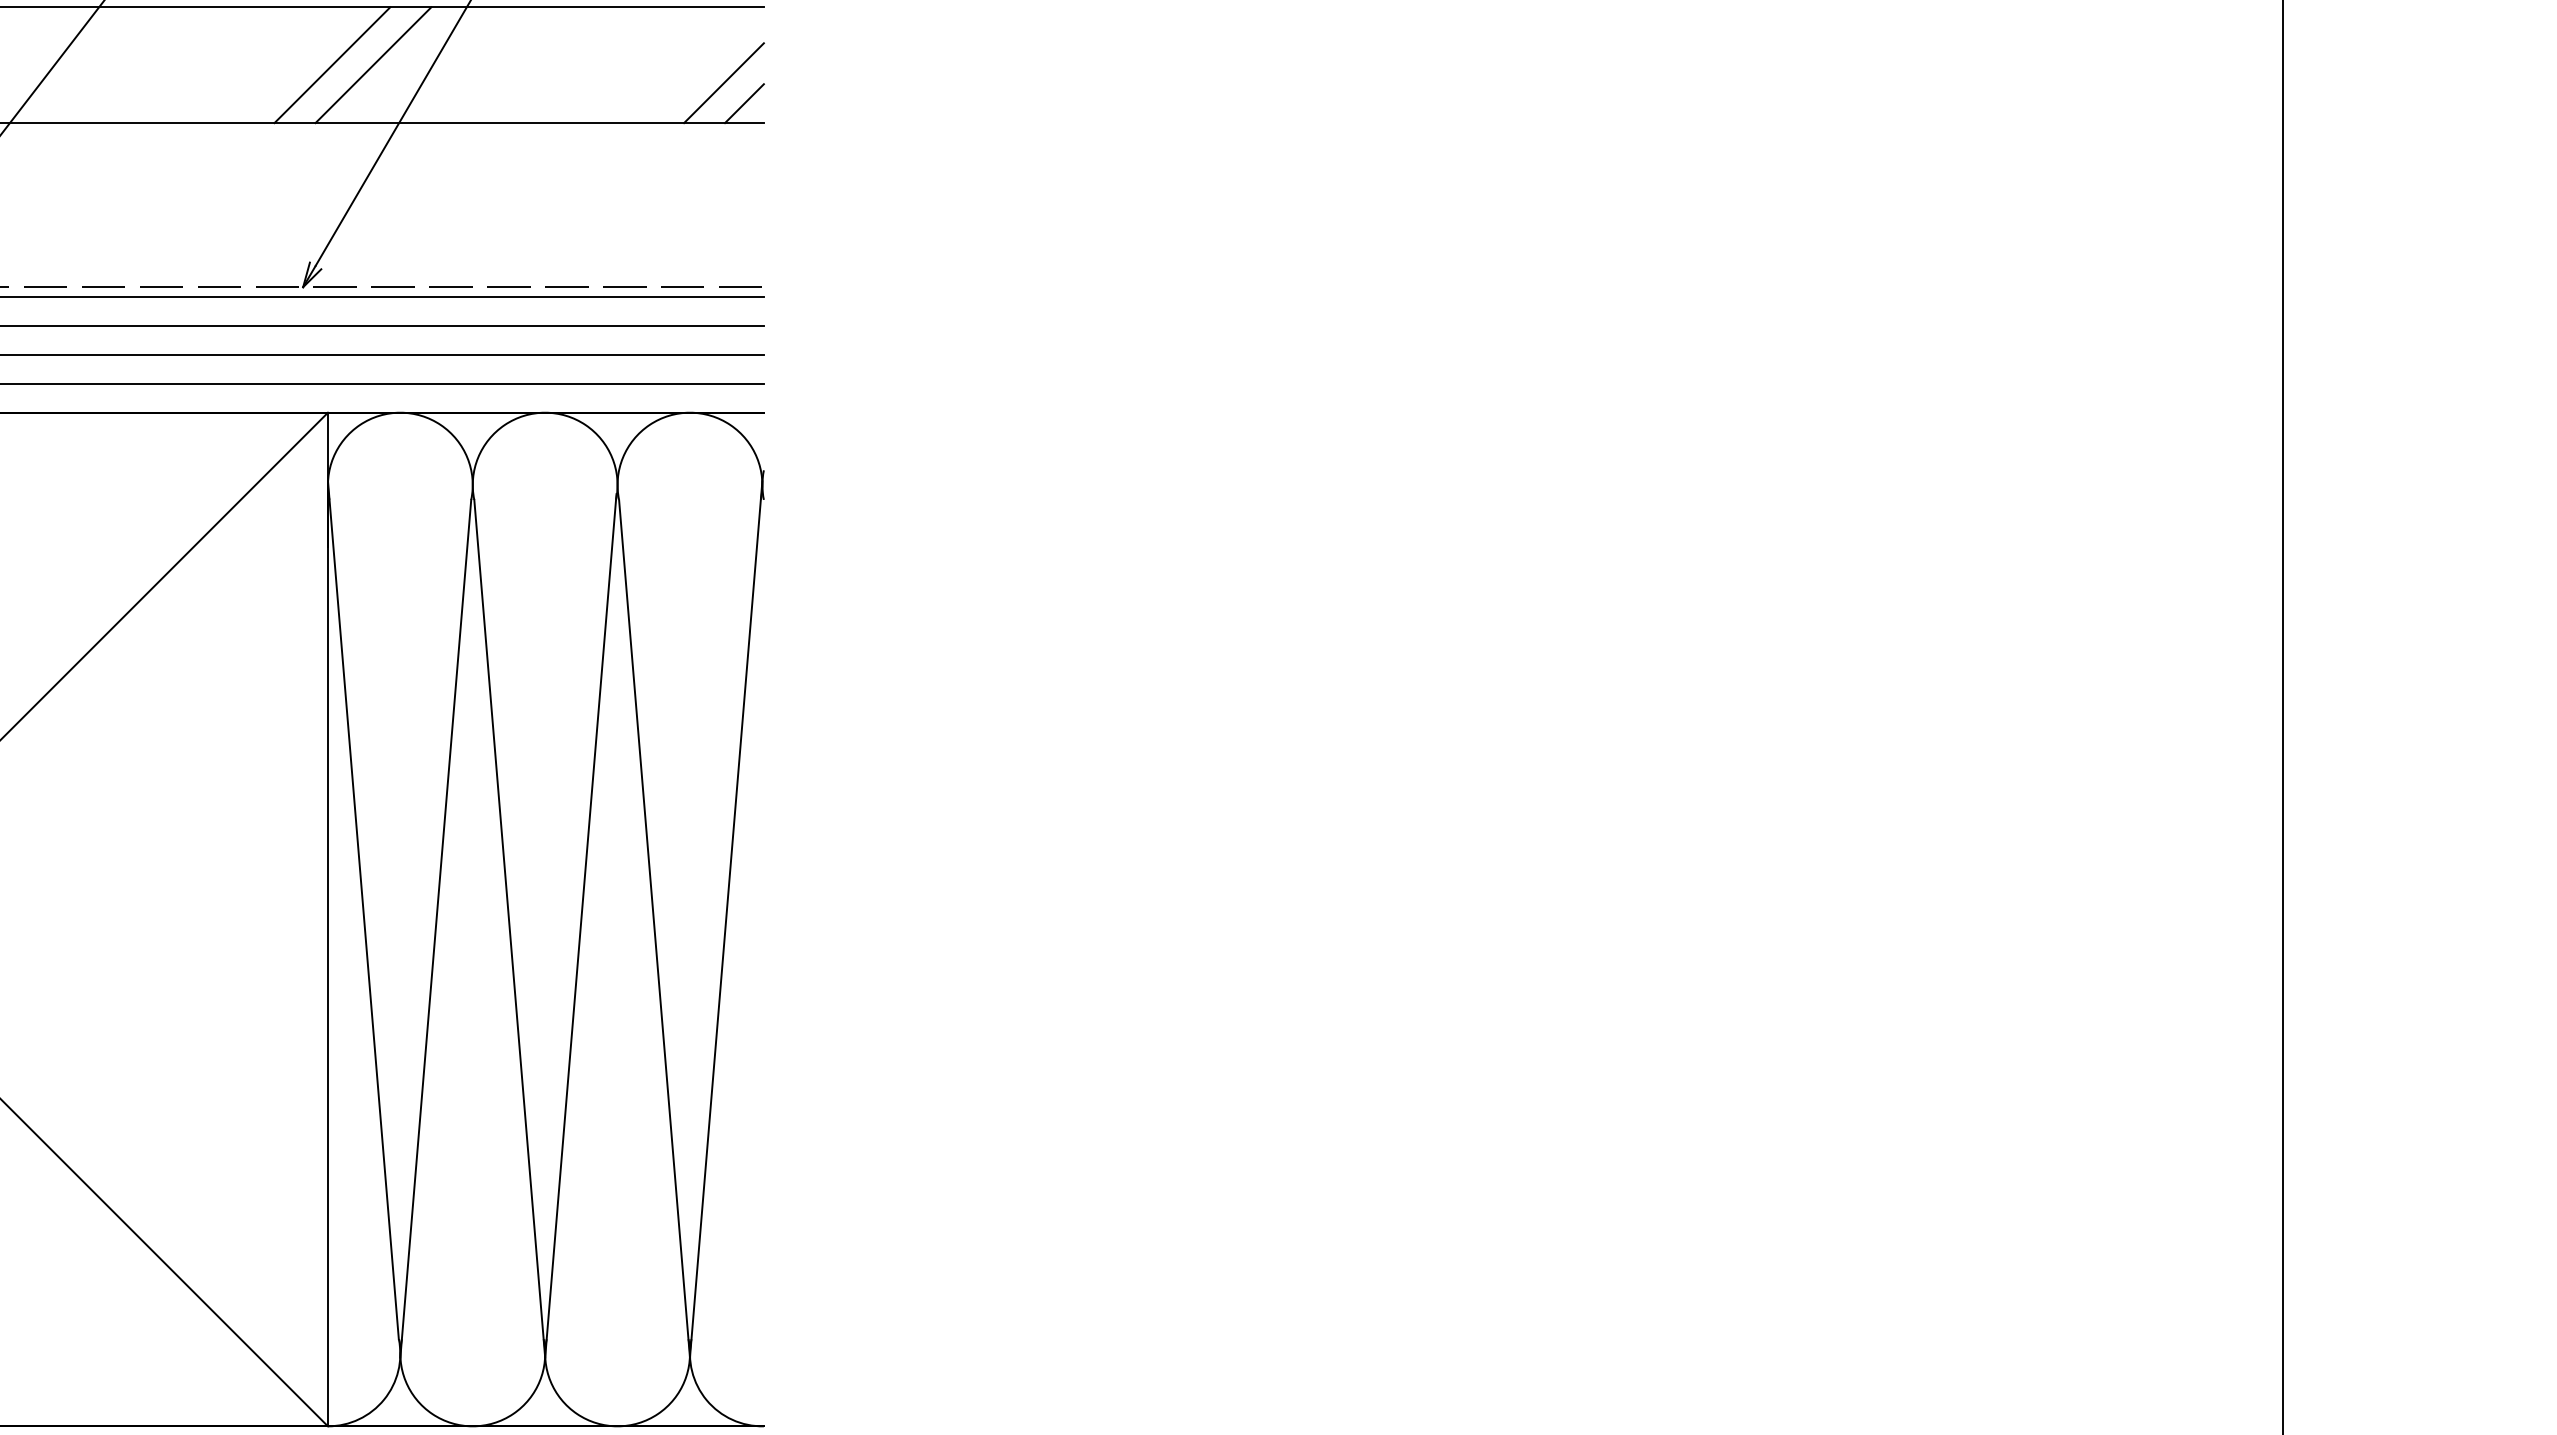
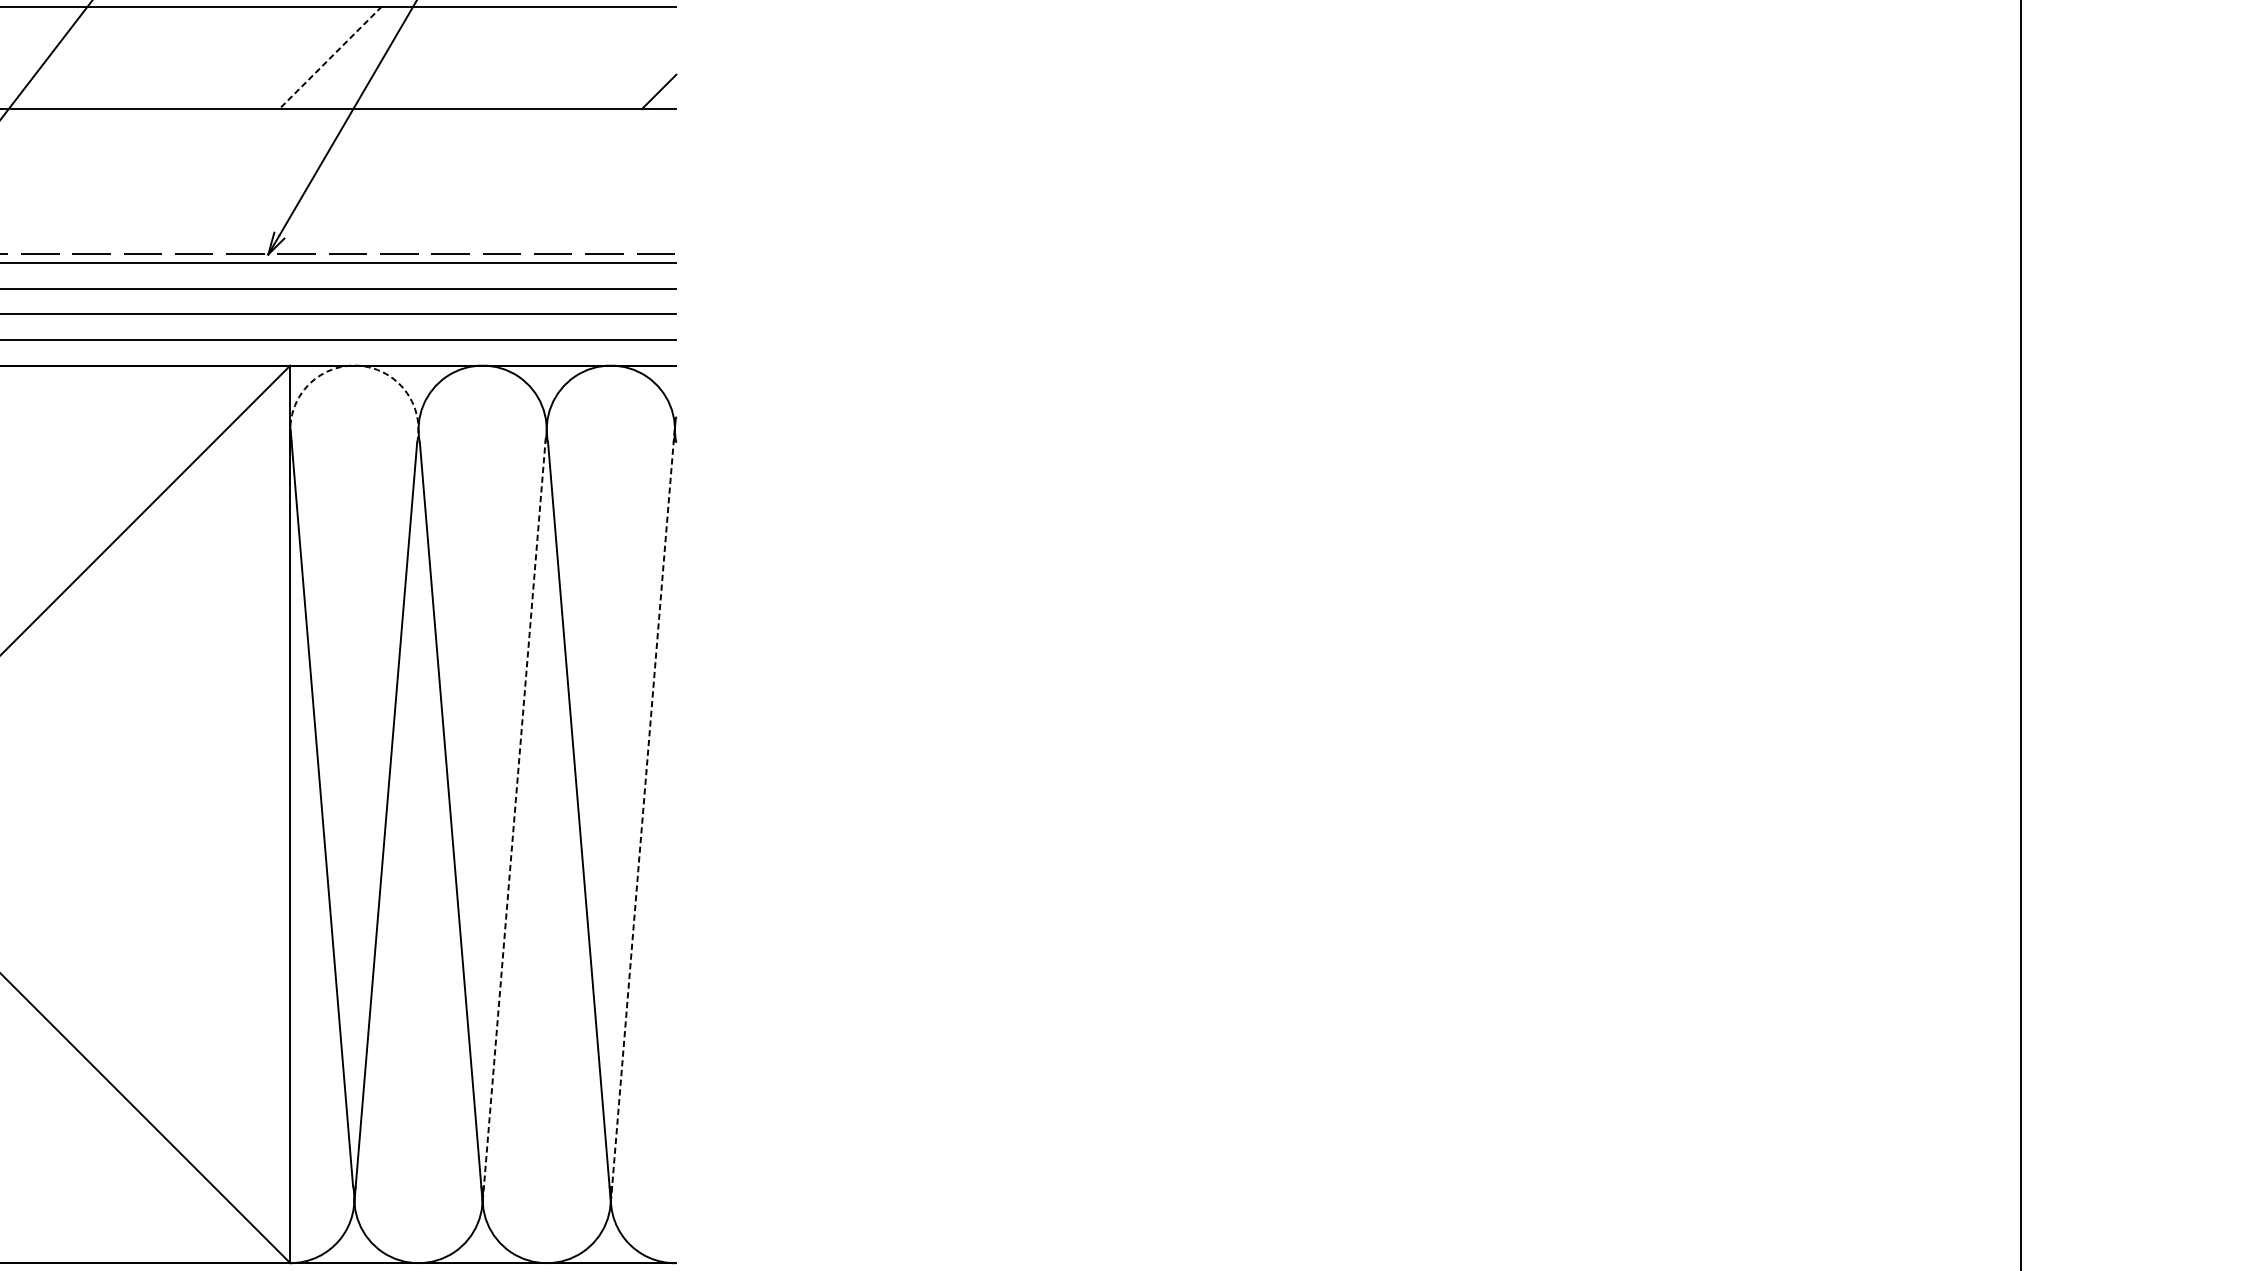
line: (332, 65) -> (294, 58), removed
line: (373, 65) -> (330, 58), solid -> dashed
line: (723, 83) -> (640, 74), removed
arc: (400, 412) -> (354, 365), solid -> dashed
line: (726, 919) -> (643, 814), solid -> dashed
line: (580, 926) -> (513, 820), solid -> dashed

